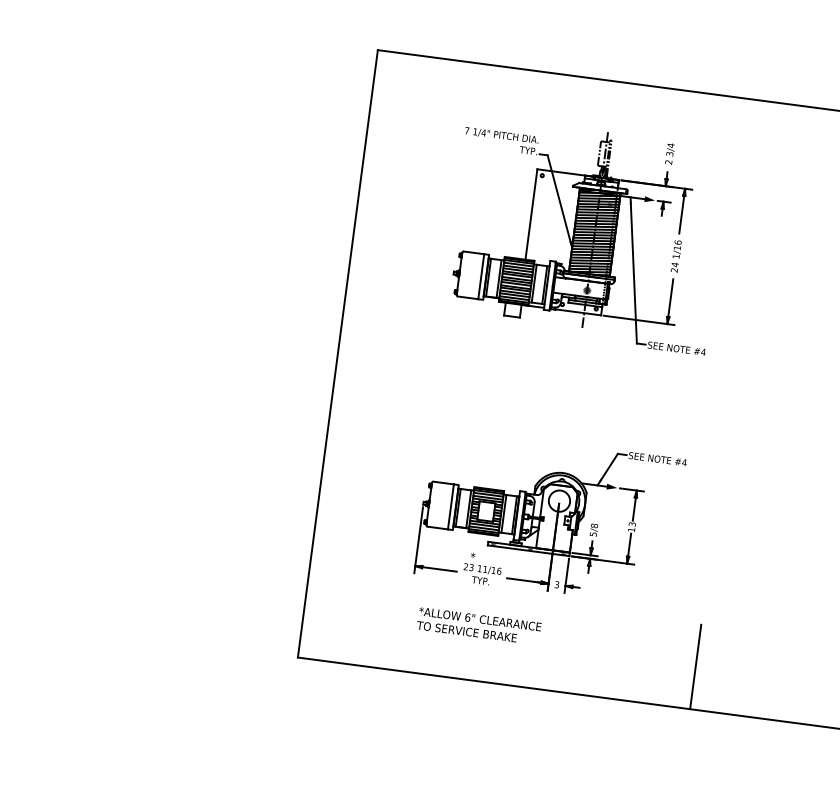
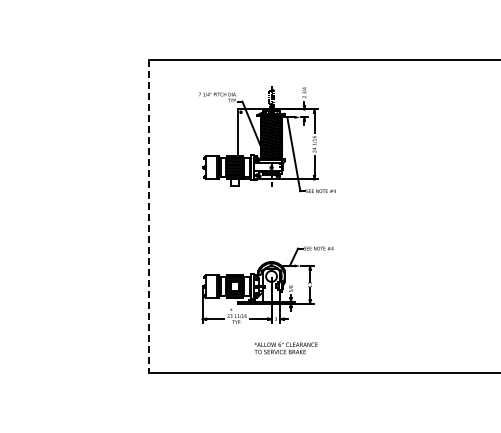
line: (338, 353) -> (149, 216), solid -> dashed
text: (477, 626) -> (285, 348), moved
line: (695, 666) -> (351, 351), removed

